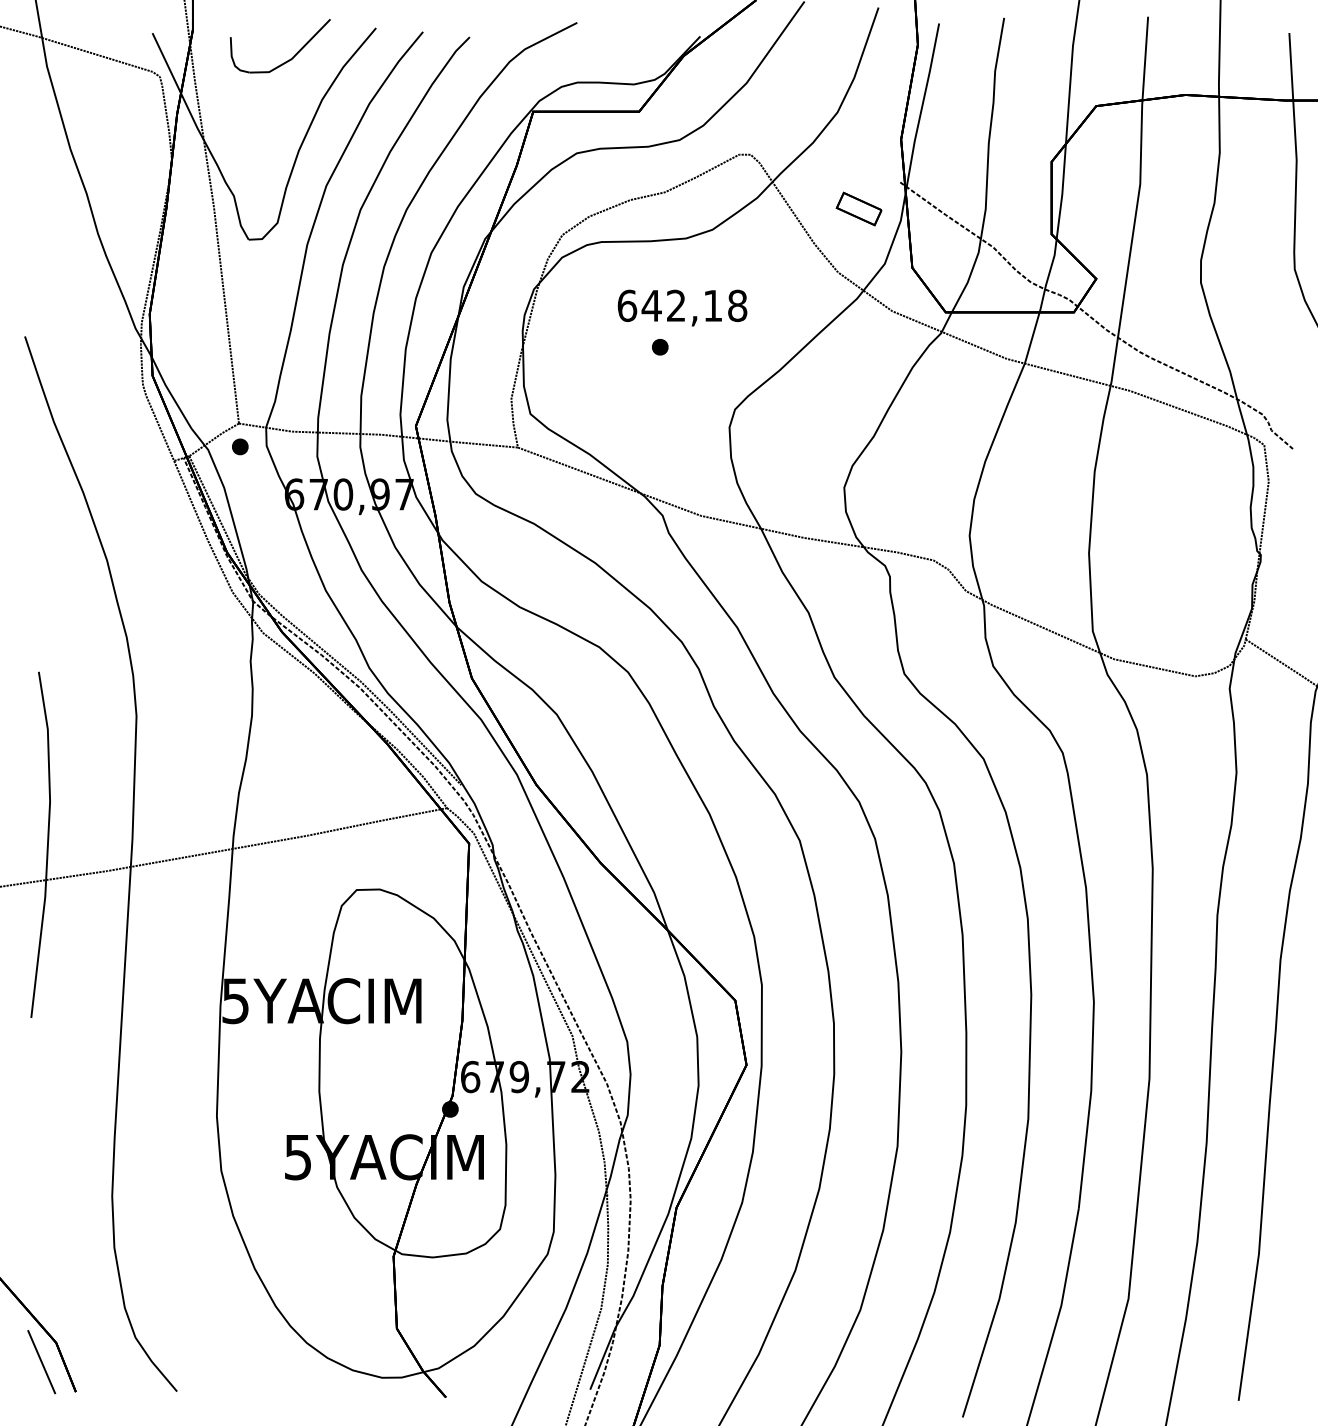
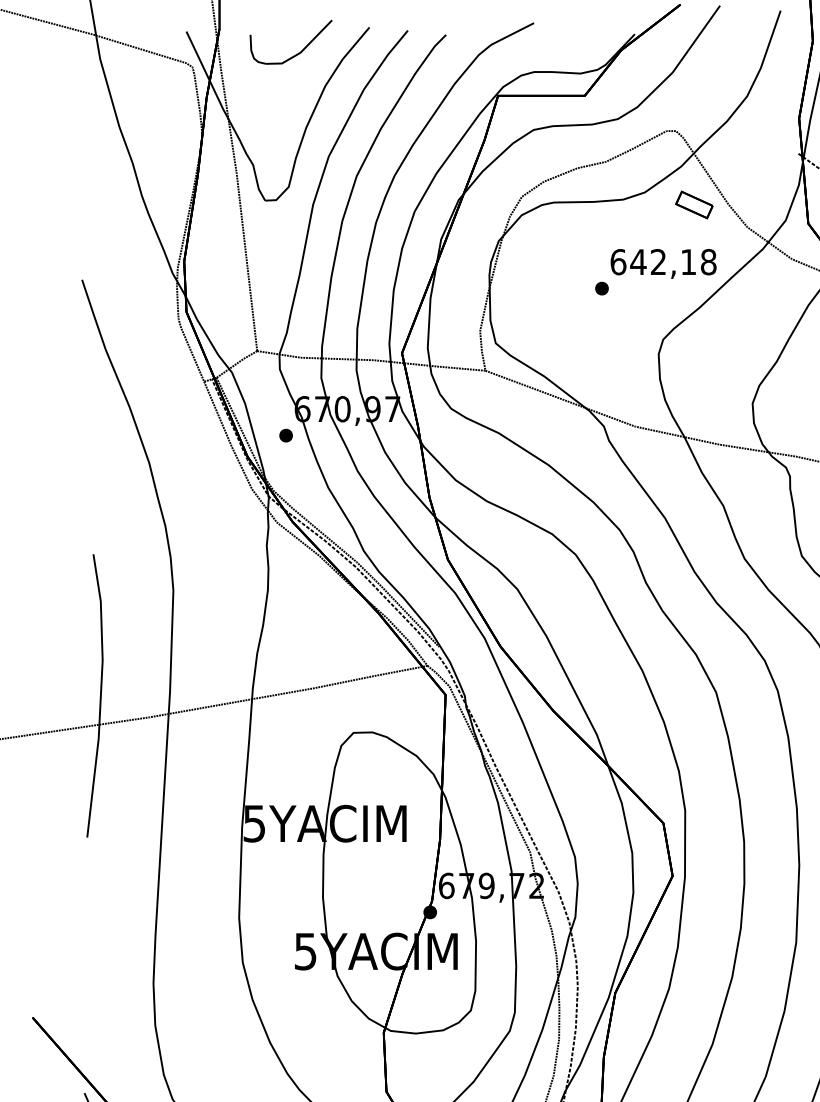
part: (858, 208) -> (693, 204), moved
text: (682, 307) -> (663, 263), moved
part: (240, 446) -> (286, 435), moved

